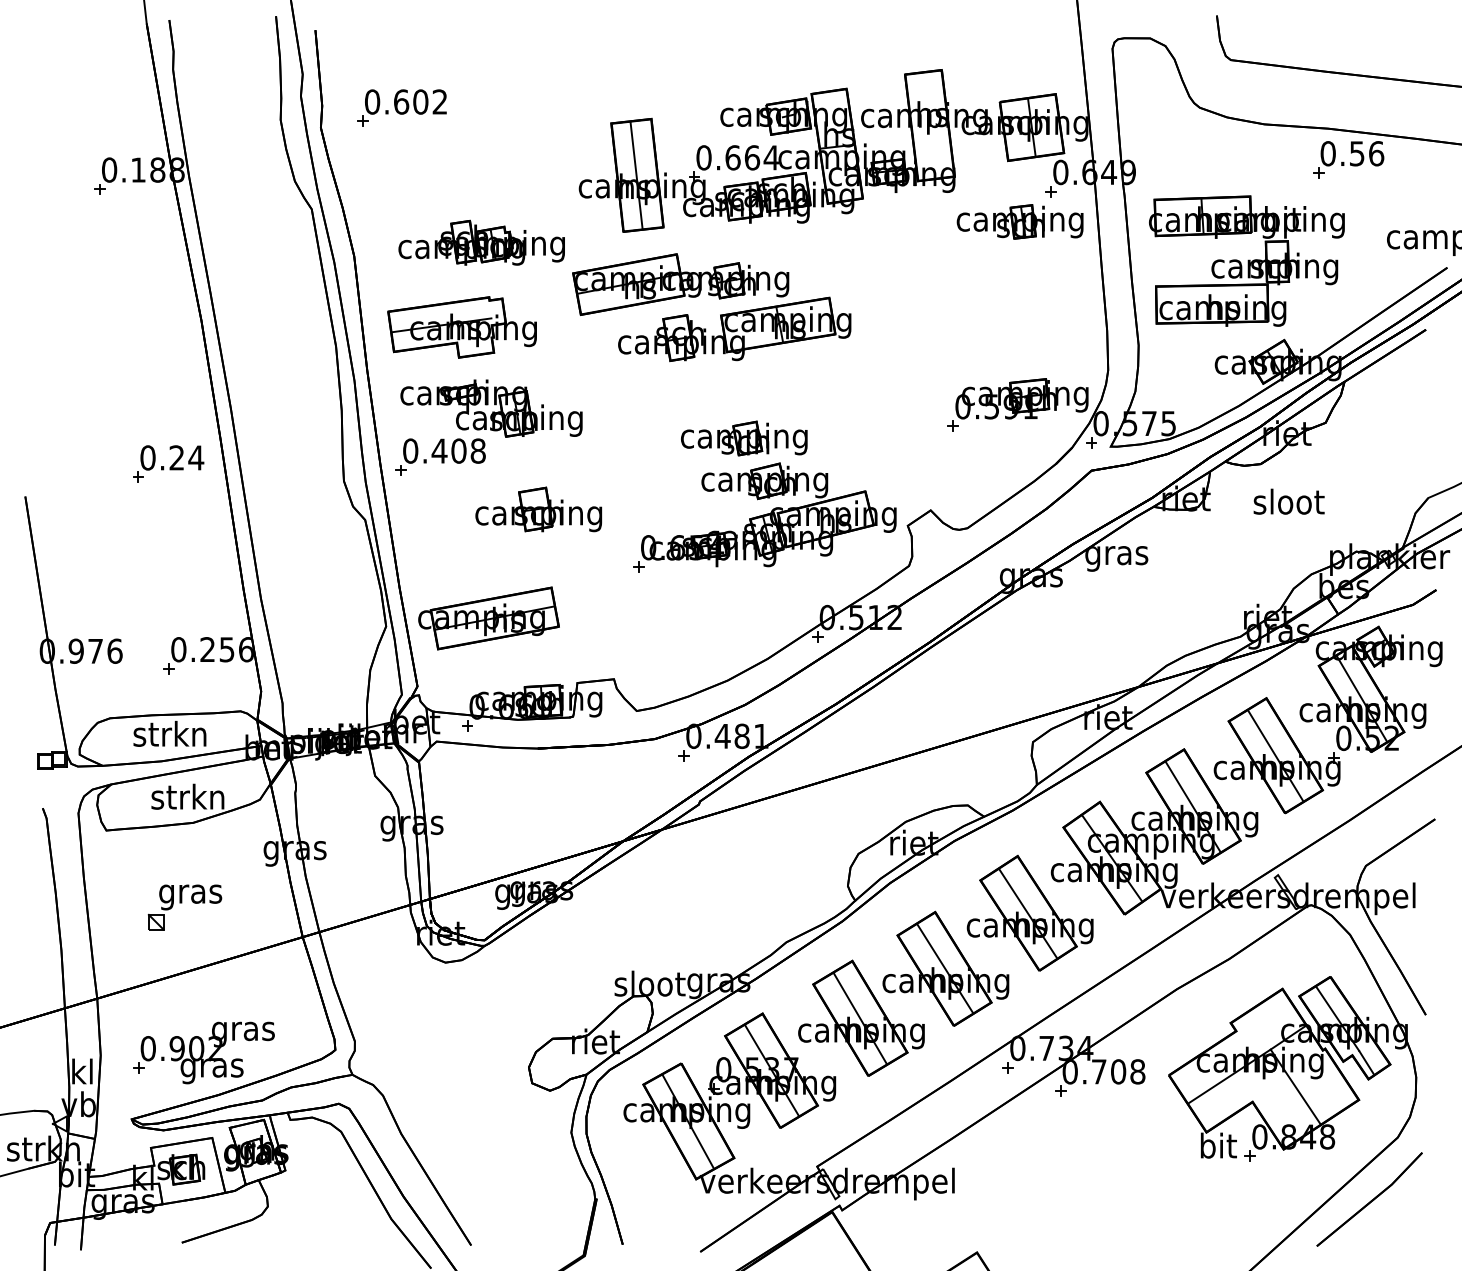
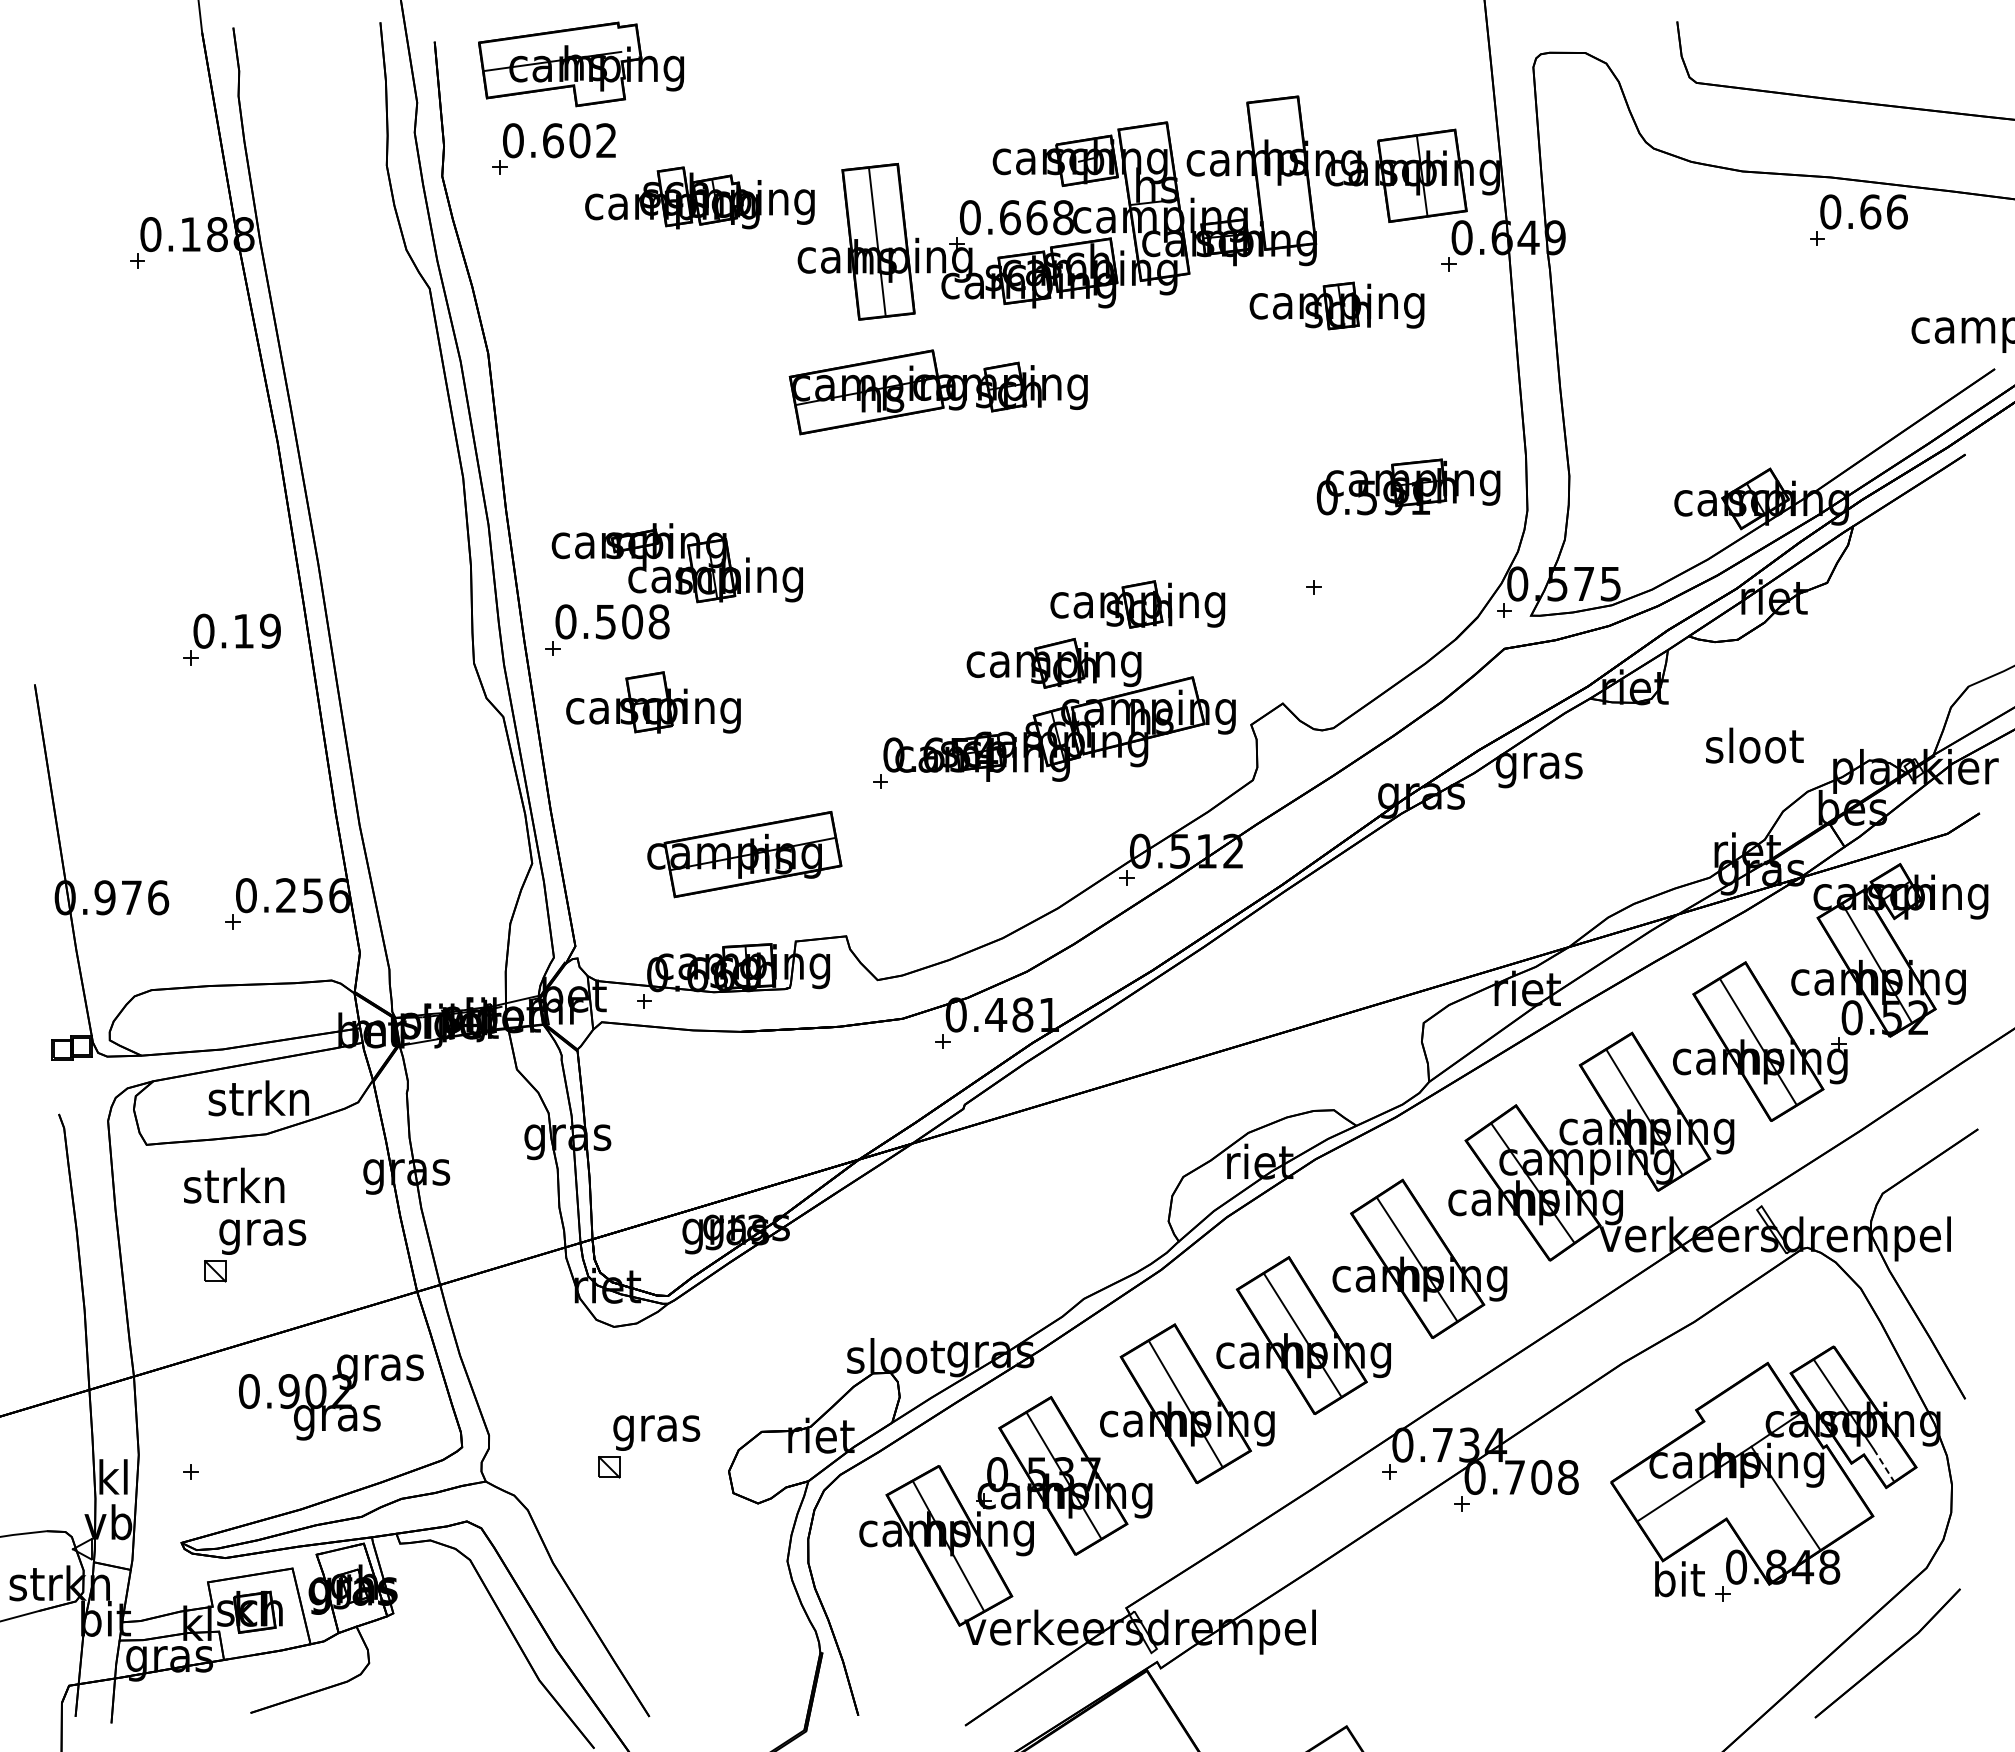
text: (1357, 153) -> (1870, 211), 0.56 -> 0.66
text: (770, 157) -> (1062, 217), 0.664 -> 0.668
part: (1019, 221) -> (1336, 305), moved
part: (481, 242) -> (699, 197), moved
part: (1246, 260) -> (1718, 359), removed
part: (461, 327) -> (580, 64), moved
part: (734, 328) -> (1012, 453), removed
part: (1021, 398) -> (1408, 486), moved
part: (744, 438) -> (1137, 604), moved
text: (439, 451) -> (605, 622), 0.408 -> 0.508
text: (186, 457) -> (257, 630), 0.24 -> 0.19
text: (1288, 501) -> (1754, 745), moved
part: (538, 509) -> (653, 702), moved
part: (488, 618) -> (744, 854), moved
text: (170, 733) -> (234, 1185), moved
part: (467, 1045) -> (644, 1441), added
text: (207, 1053) -> (331, 1397), moved
line: (1366, 1063) -> (1883, 1465), solid -> dashed

